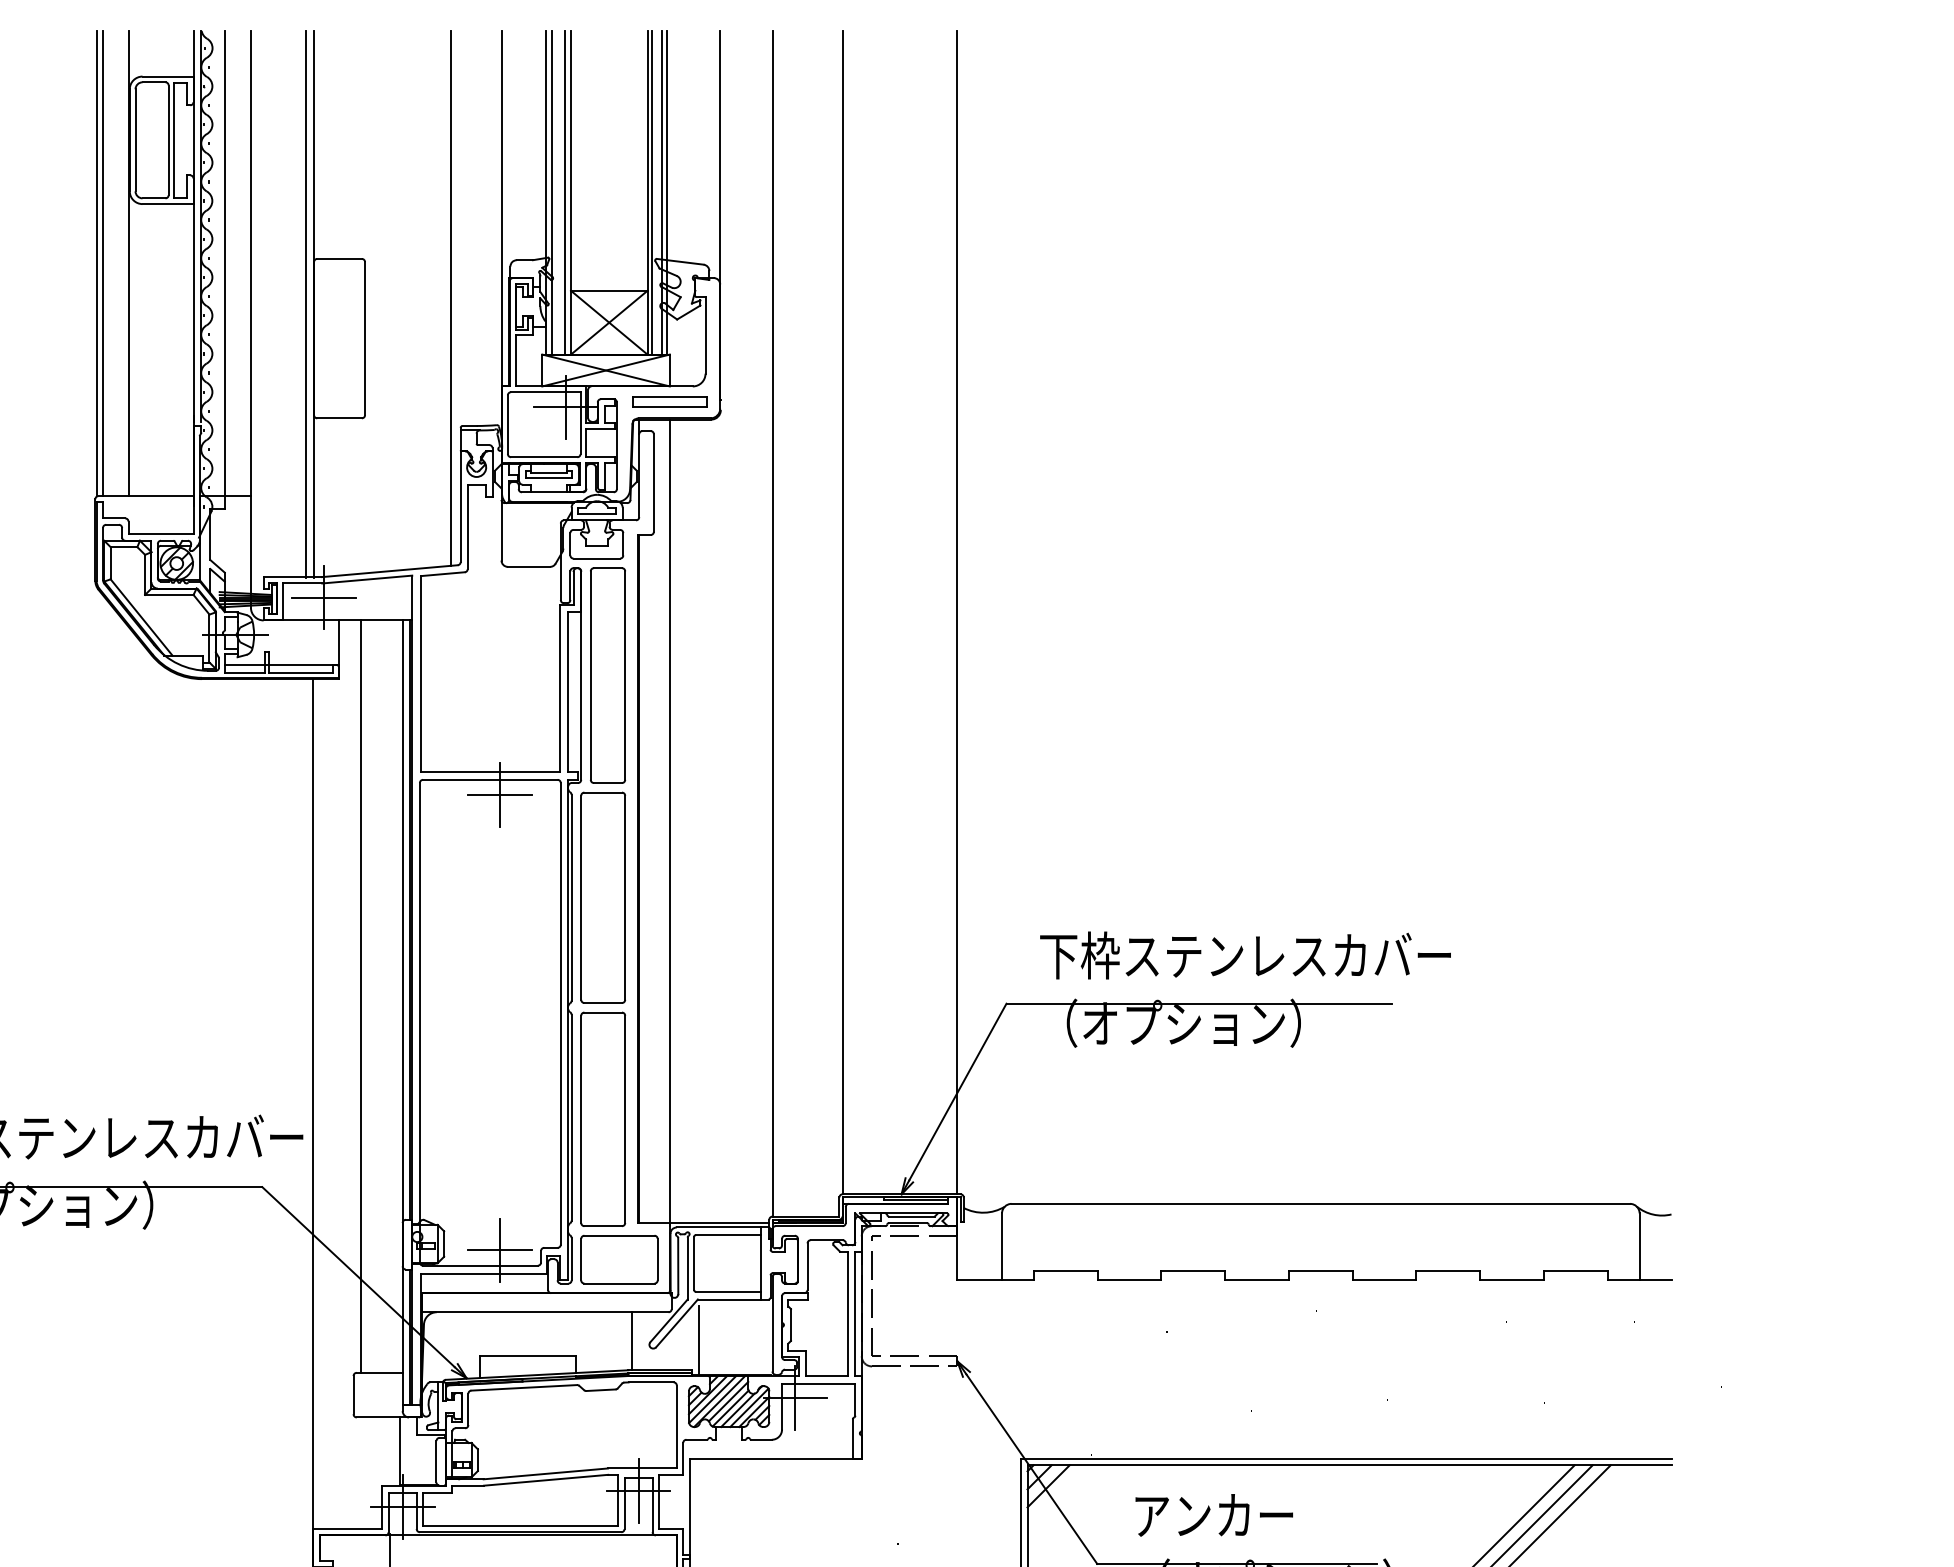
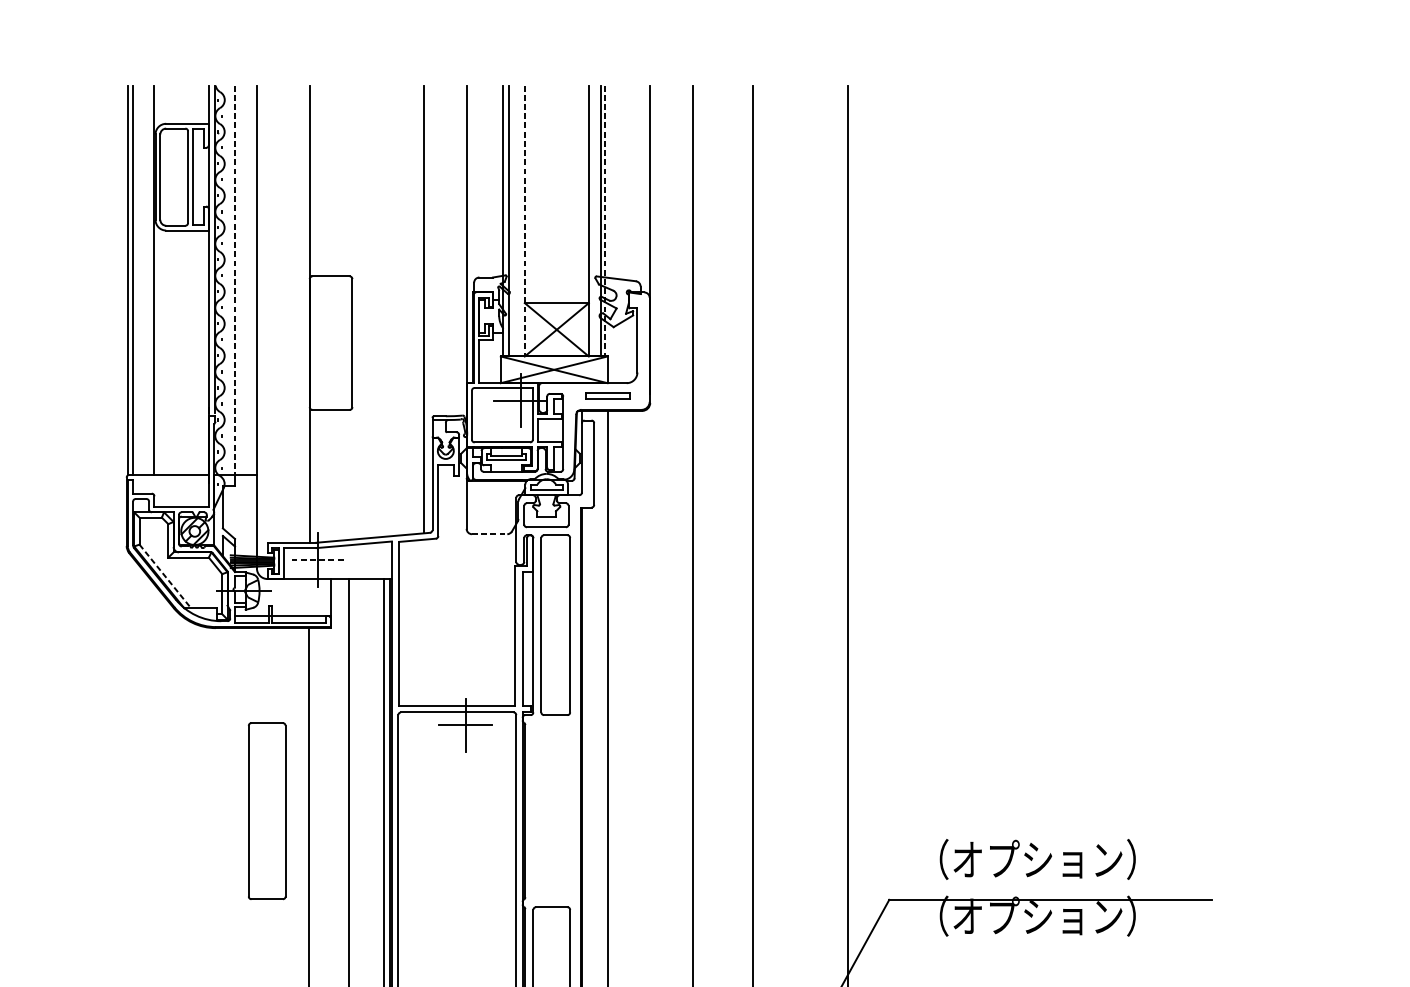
line: (564, 192) -> (519, 220), removed
line: (571, 192) -> (525, 220), solid -> dashed
line: (651, 192) -> (592, 220), removed
line: (666, 192) -> (604, 220), solid -> dashed
line: (224, 263) -> (234, 280), solid -> dashed
line: (306, 304) -> (303, 314), removed
part: (669, 401) -> (607, 395), size x0.7
line: (529, 566) -> (490, 533), solid -> dashed
line: (324, 597) -> (318, 559), solid -> dashed
line: (141, 617) -> (165, 576), solid -> dashed
part: (602, 897) -> (266, 810), moved
text: (1245, 955) -> (1089, 859), 下枠ステンレスカバー -> （オプション）

